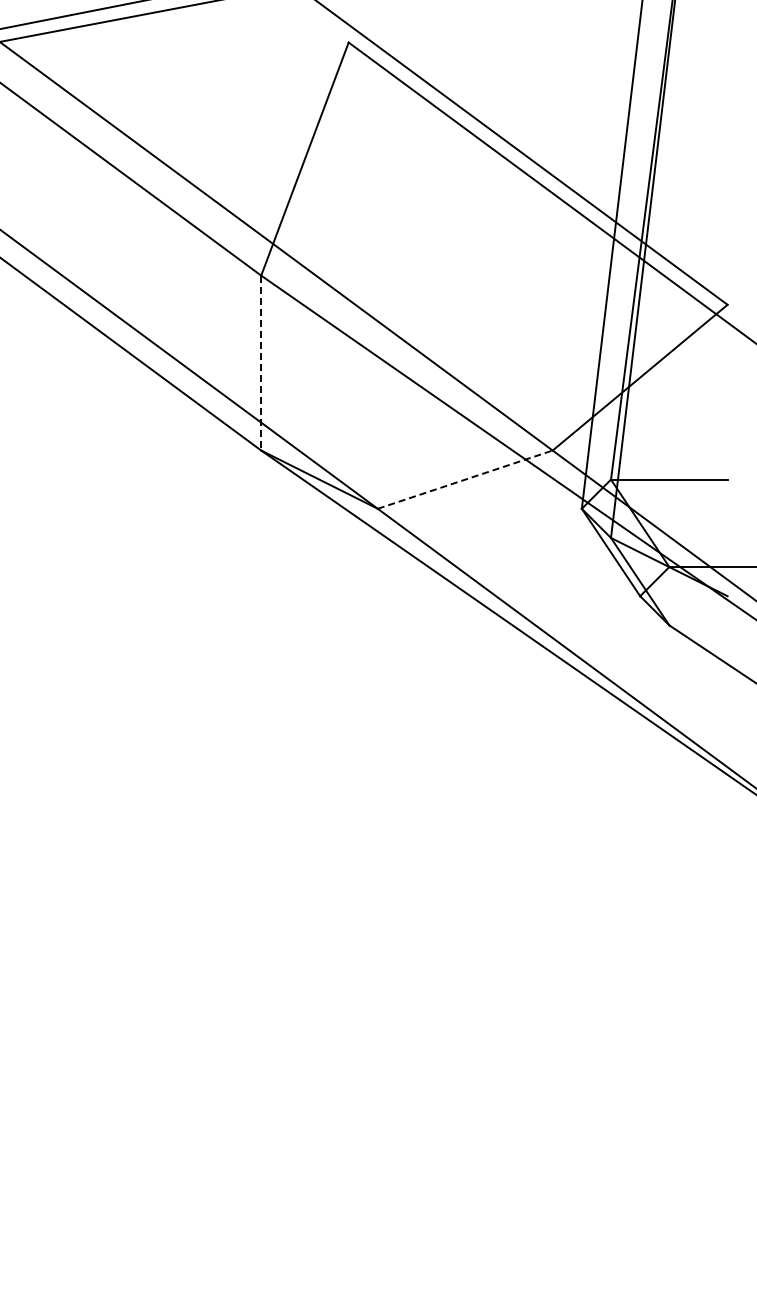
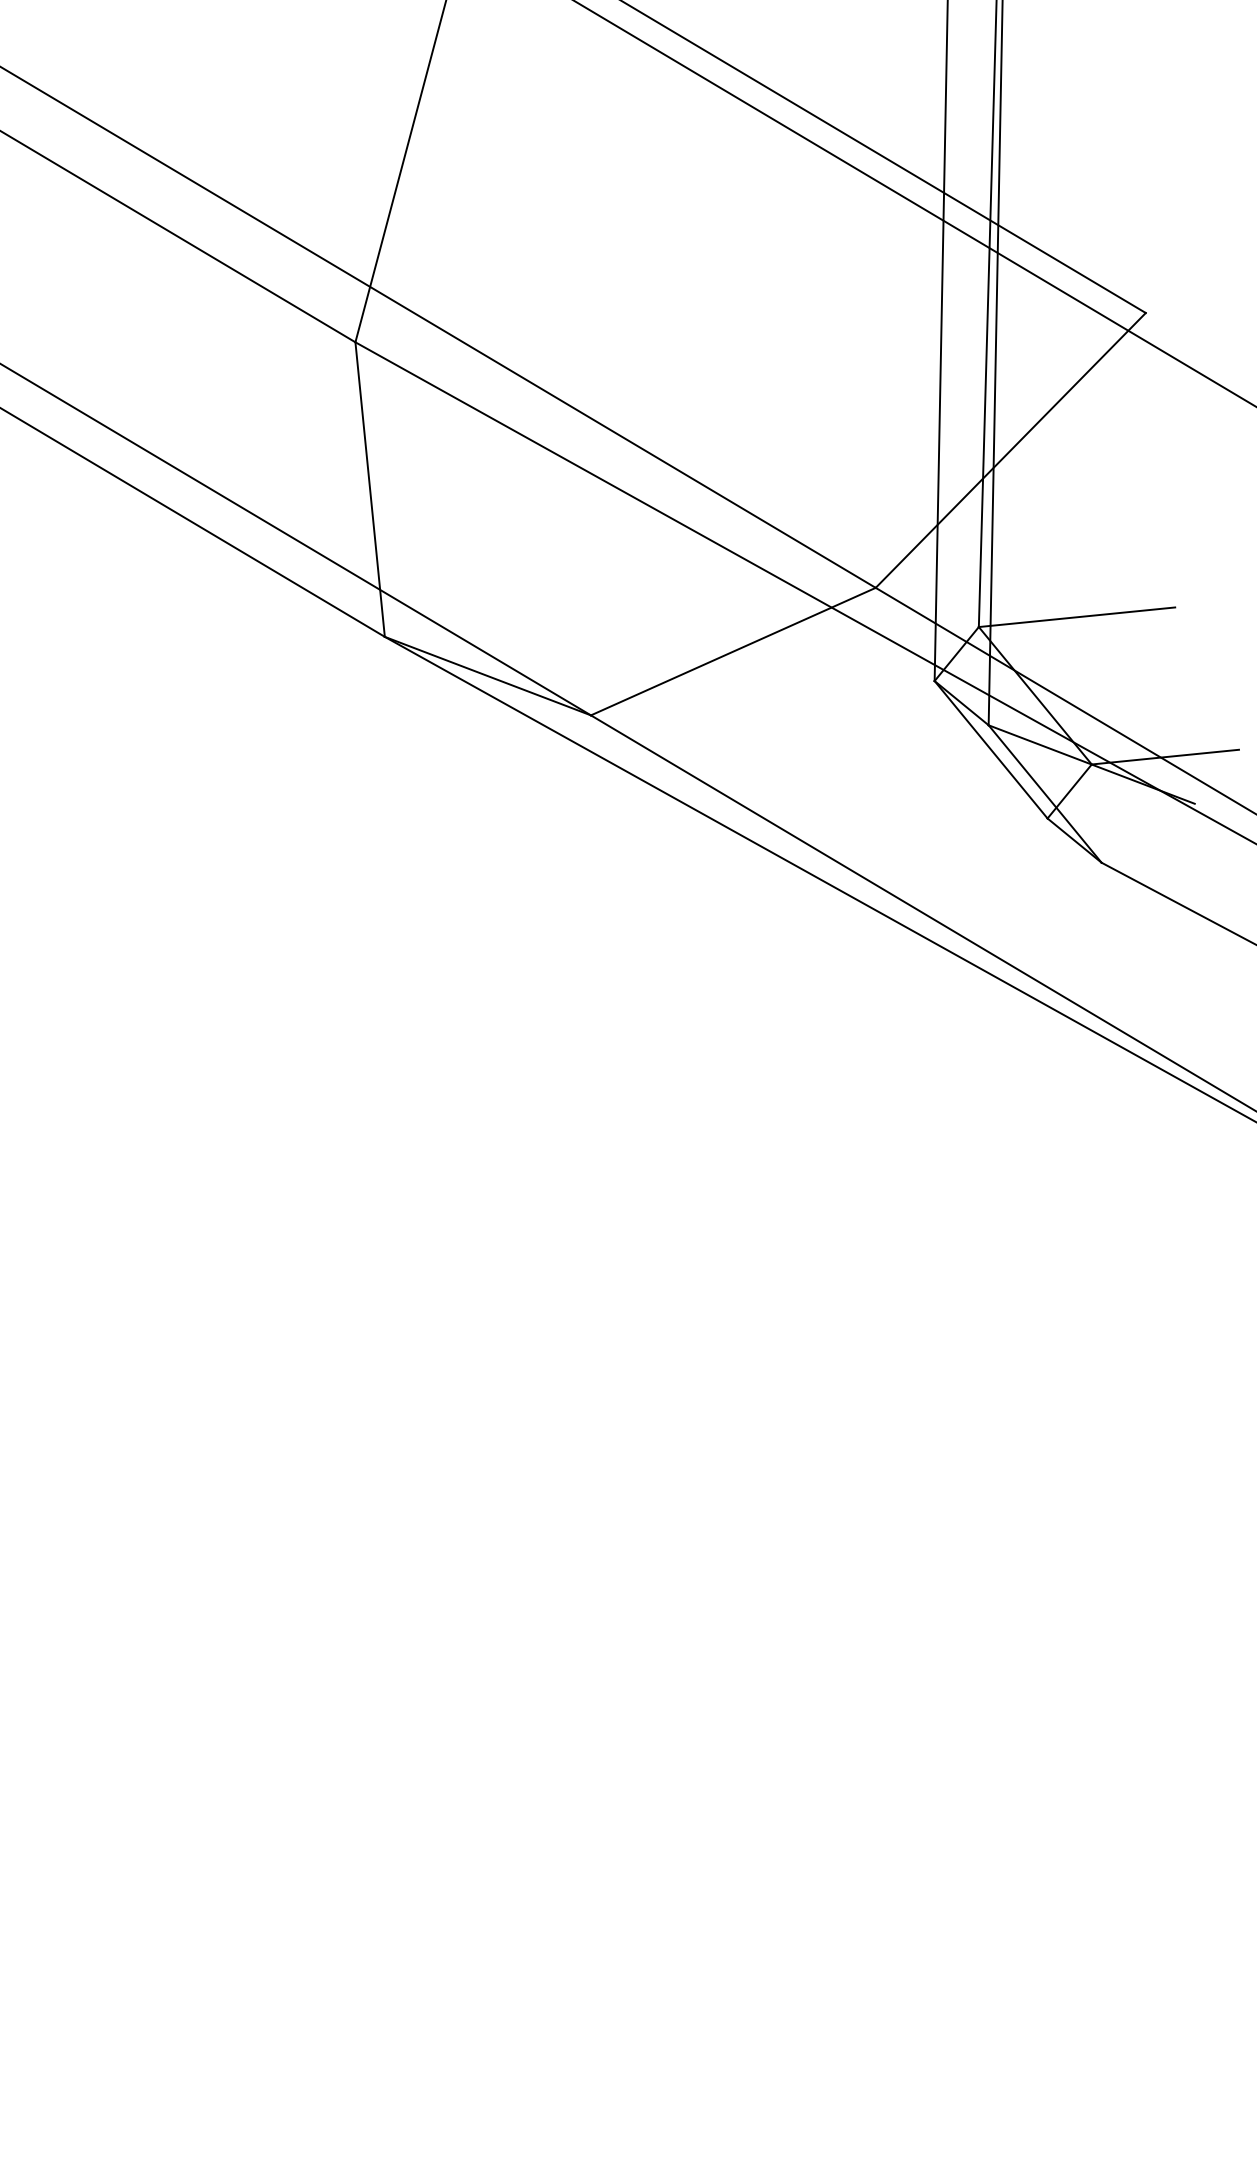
line: (261, 363) -> (370, 490), dashed -> solid
line: (465, 479) -> (733, 651), dashed -> solid

